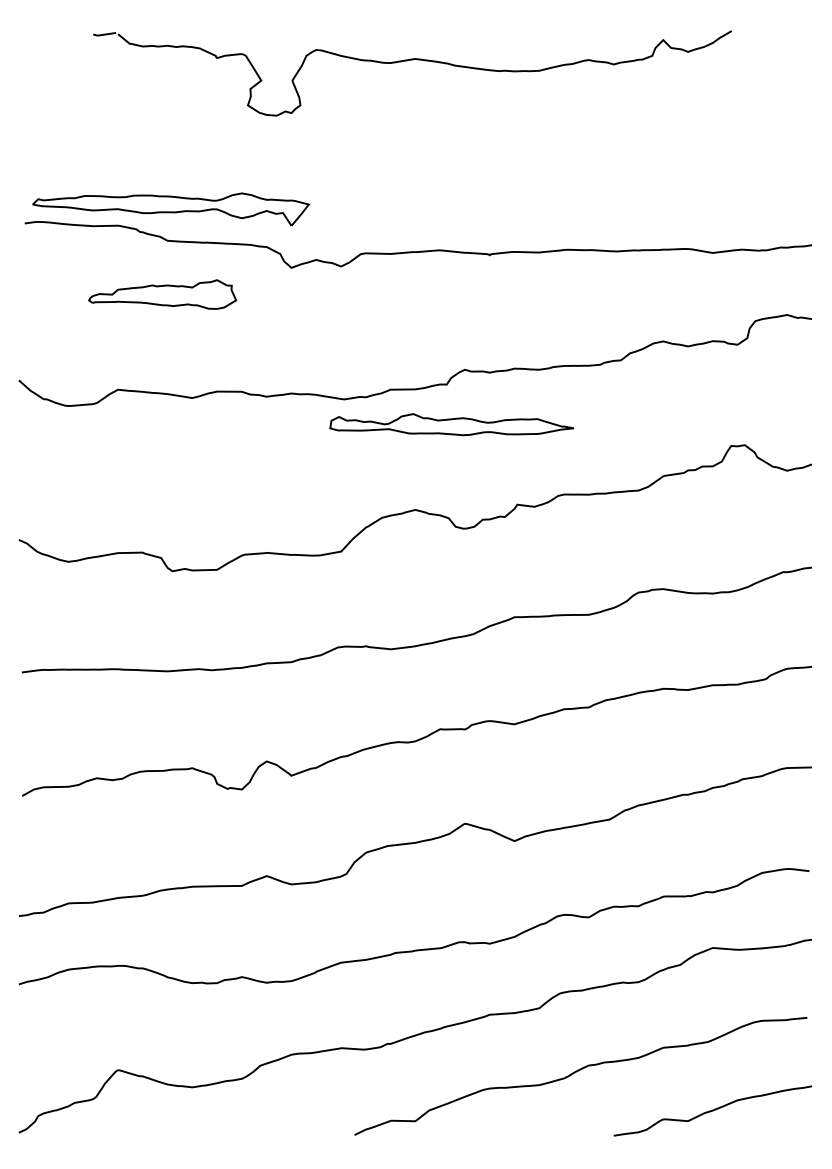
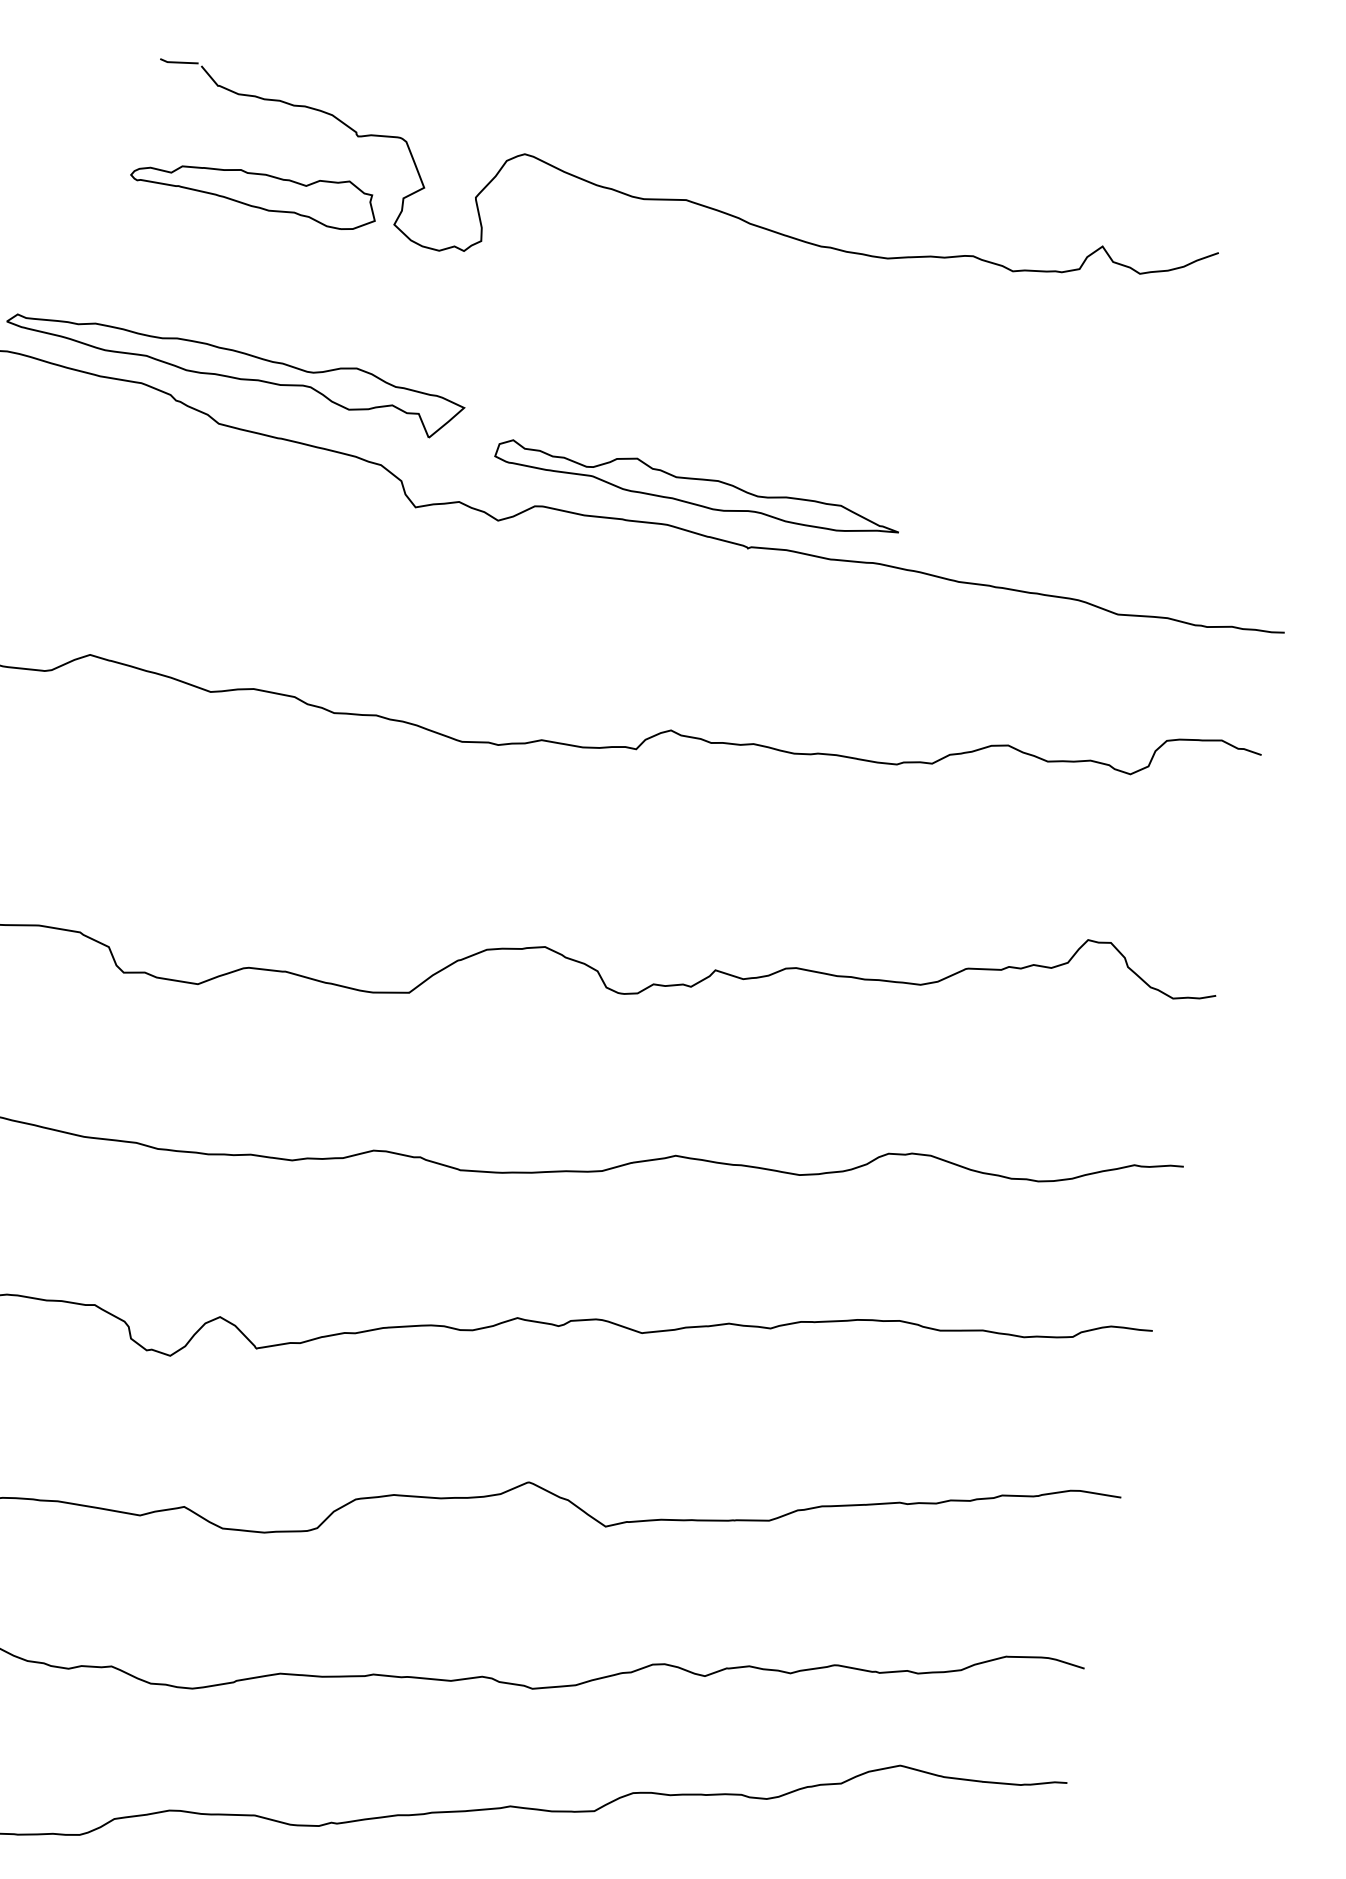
part: (162, 294) -> (254, 188), moved
part: (451, 424) -> (697, 487), moved

